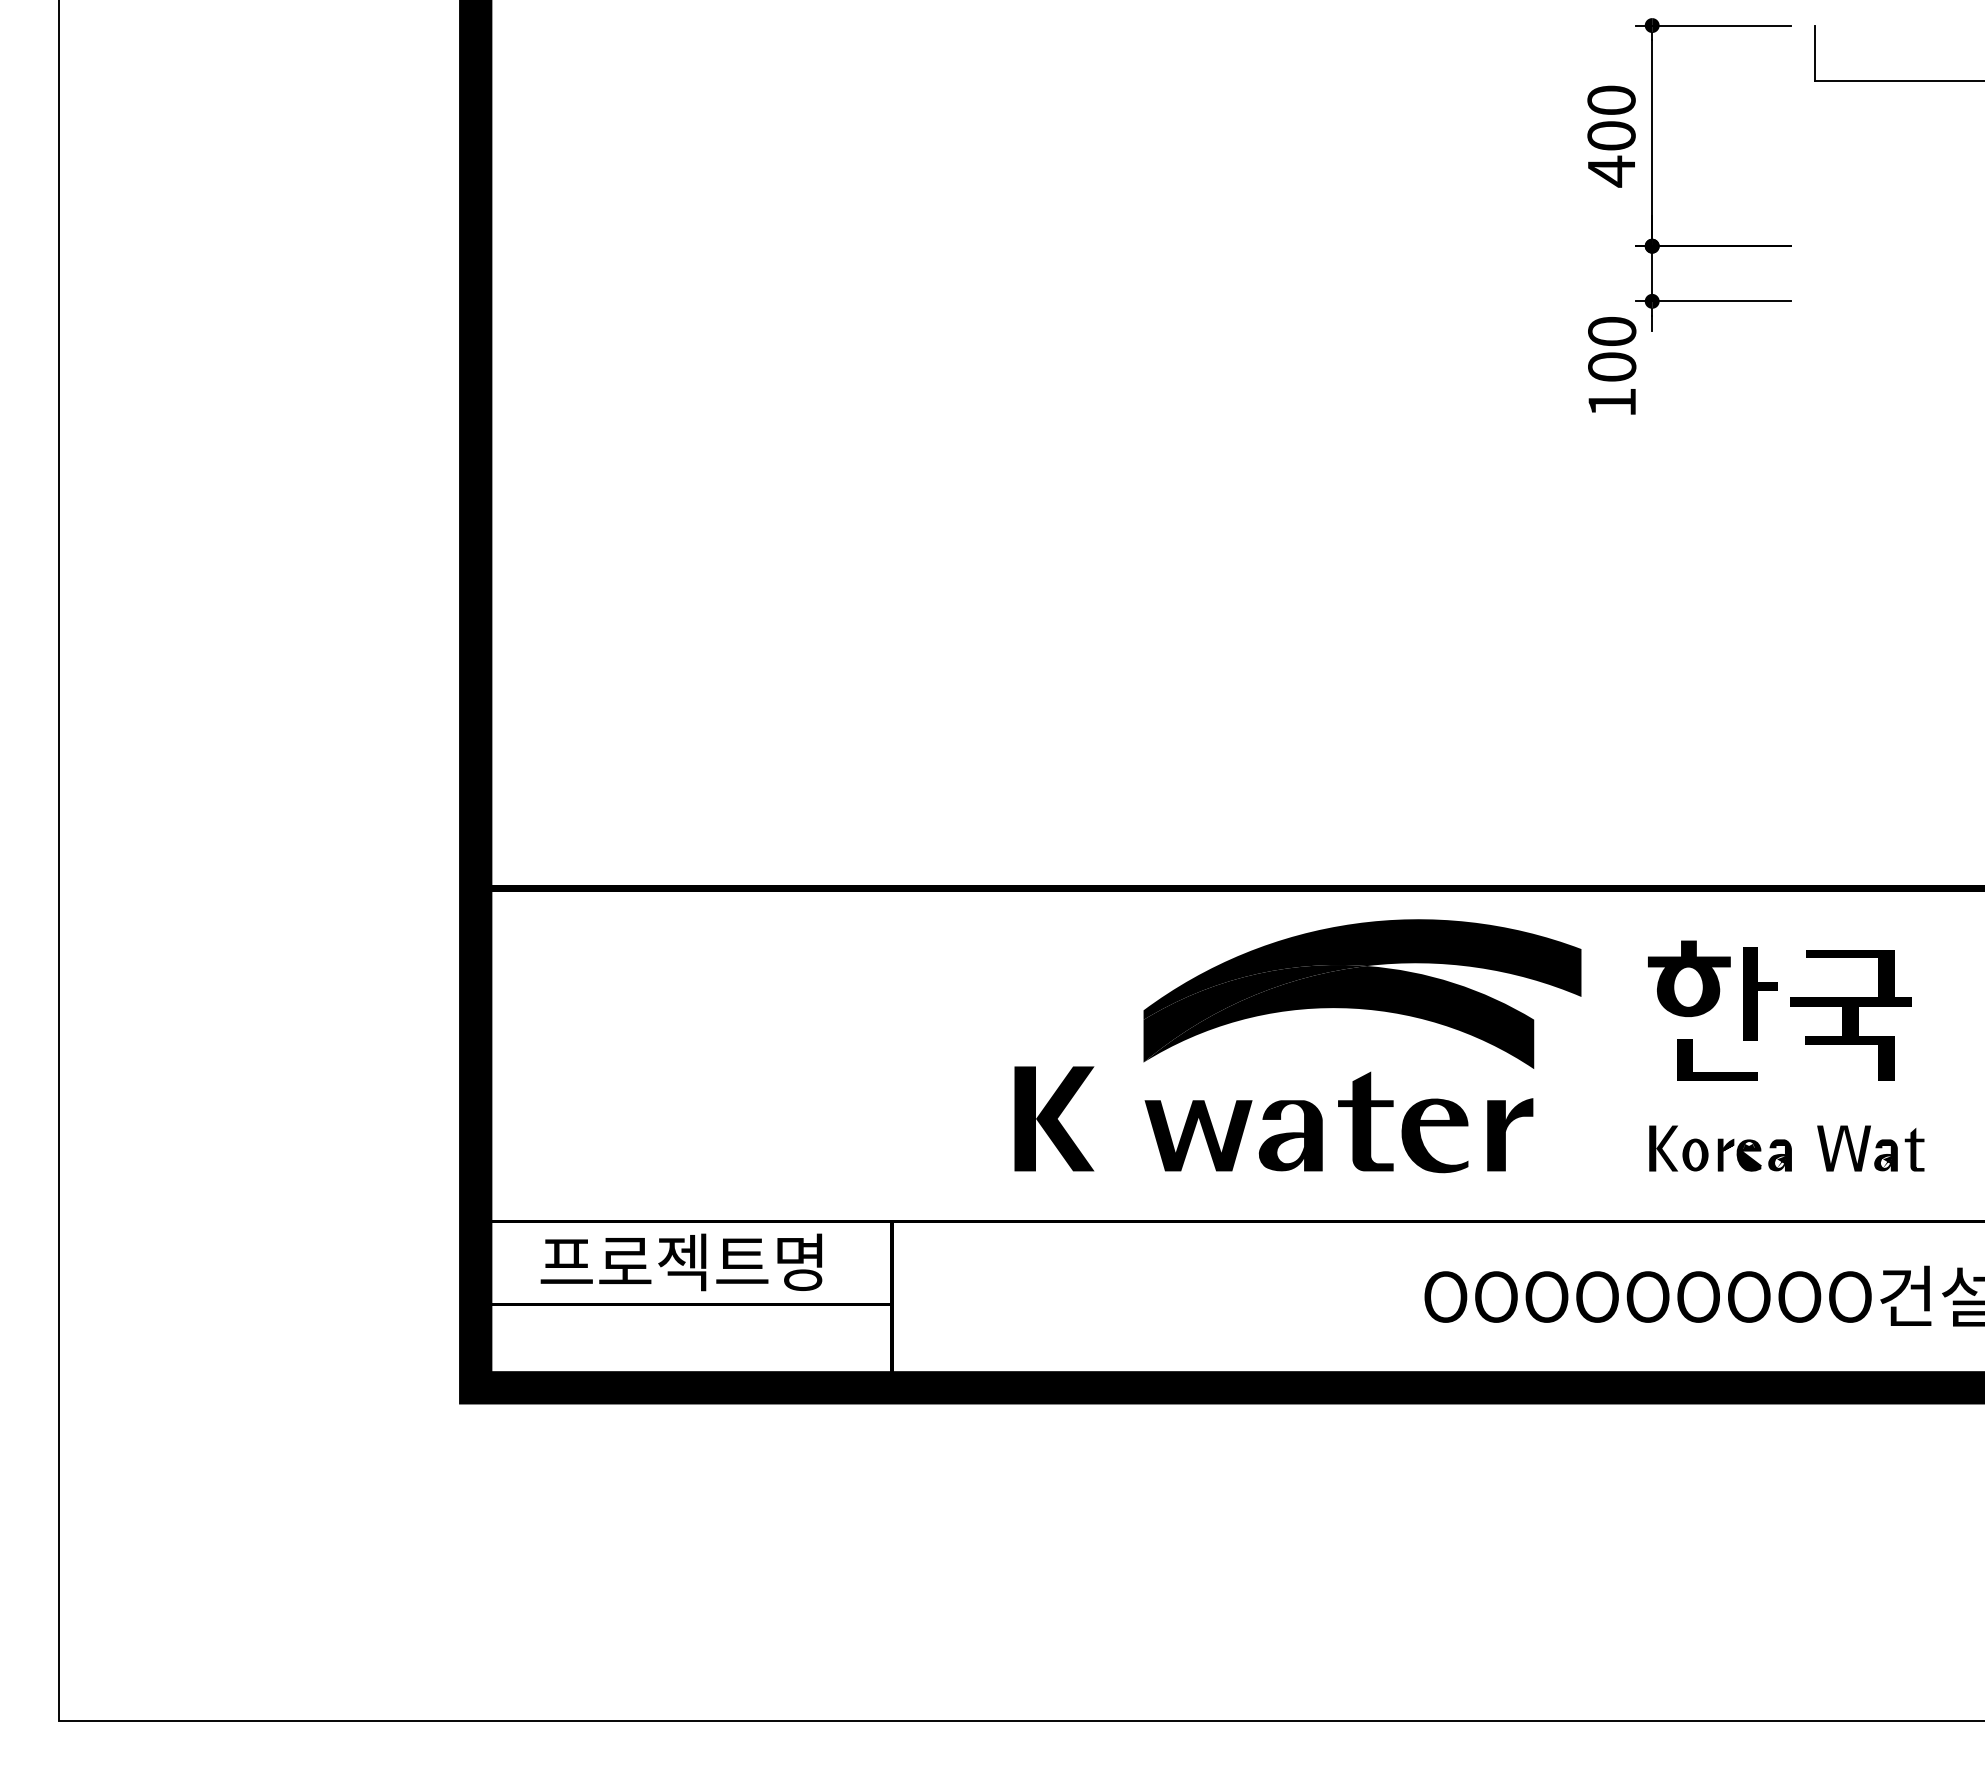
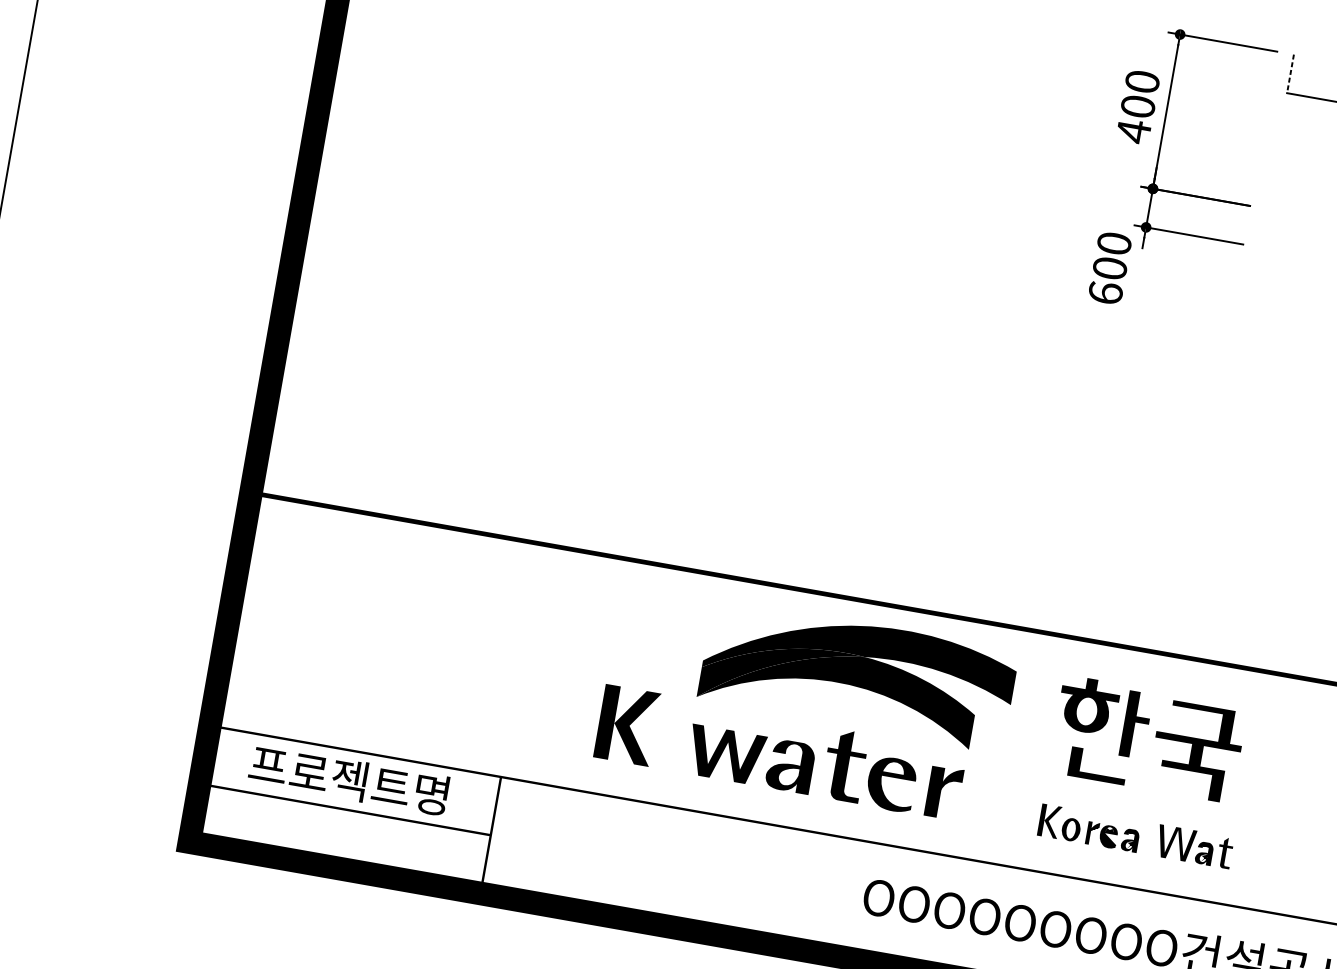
line: (1814, 53) -> (1290, 74), solid -> dashed
text: (1612, 401) -> (1106, 292), 100 -> 600

